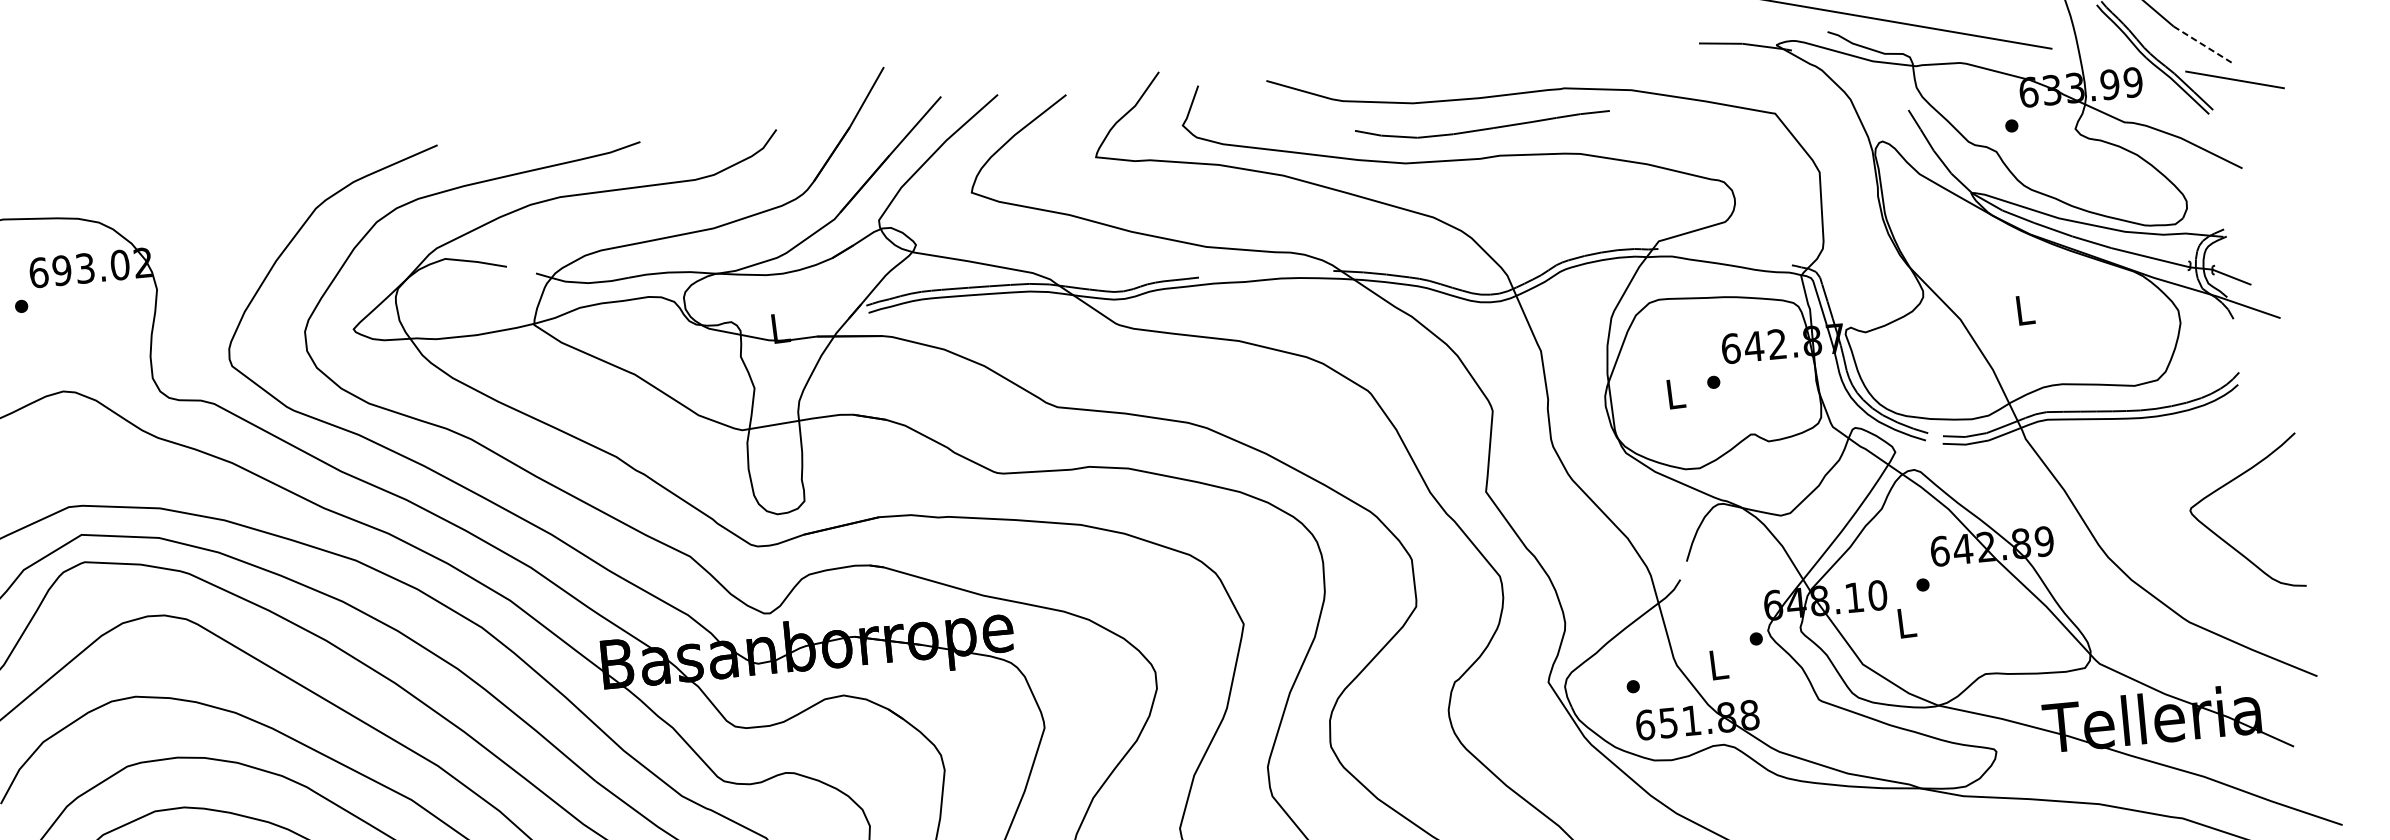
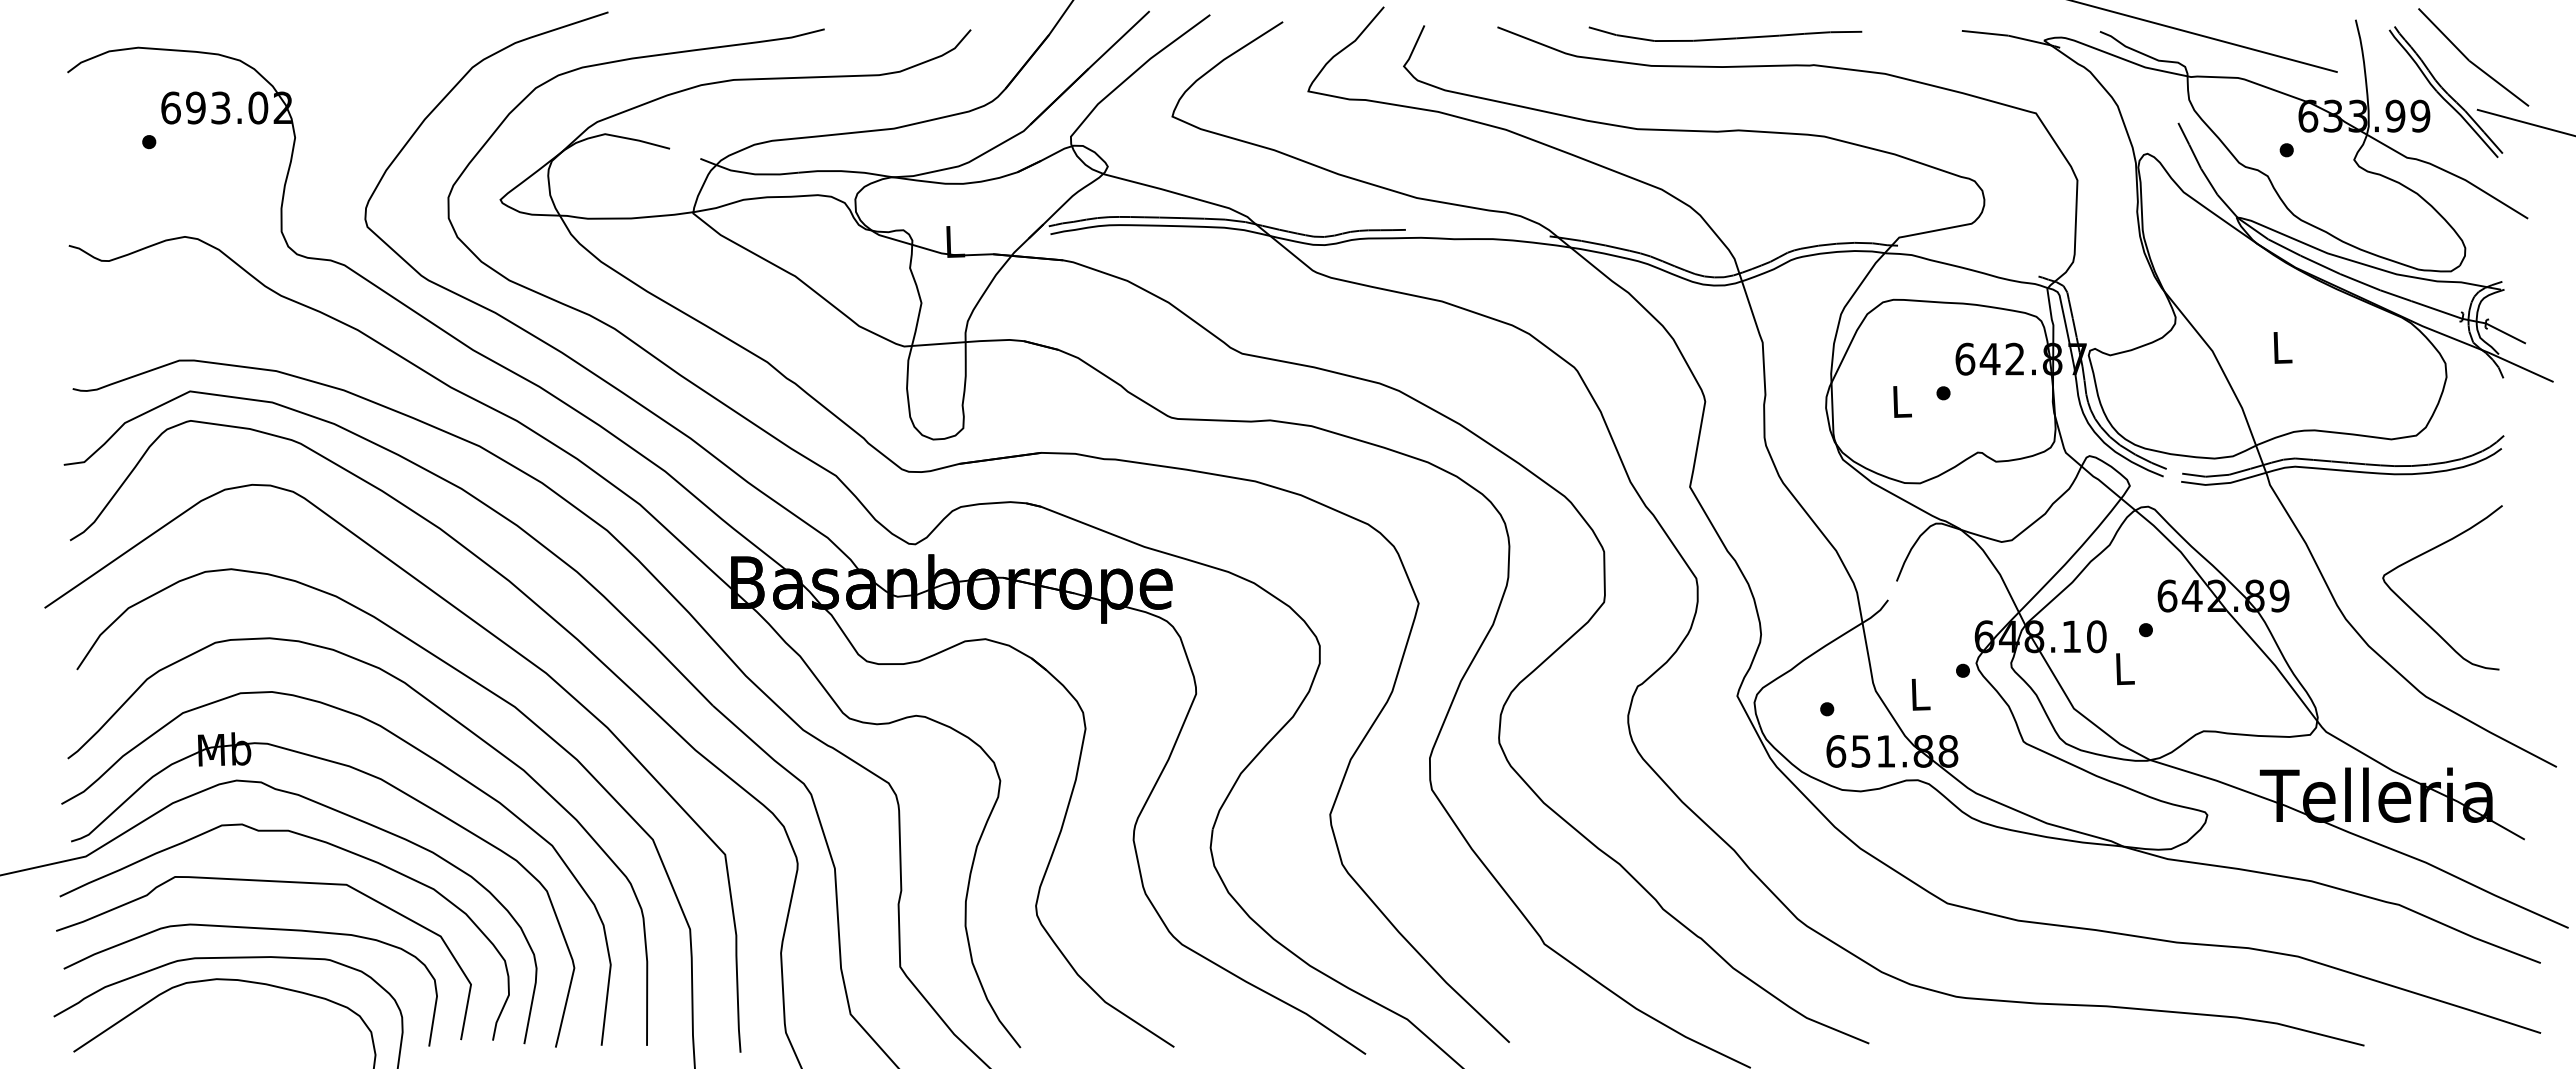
line: (2203, 45) -> (2499, 83), dashed -> solid
curve: (1485, 128) -> (1728, 37), moved
curve: (2224, 539) -> (2416, 612), moved

